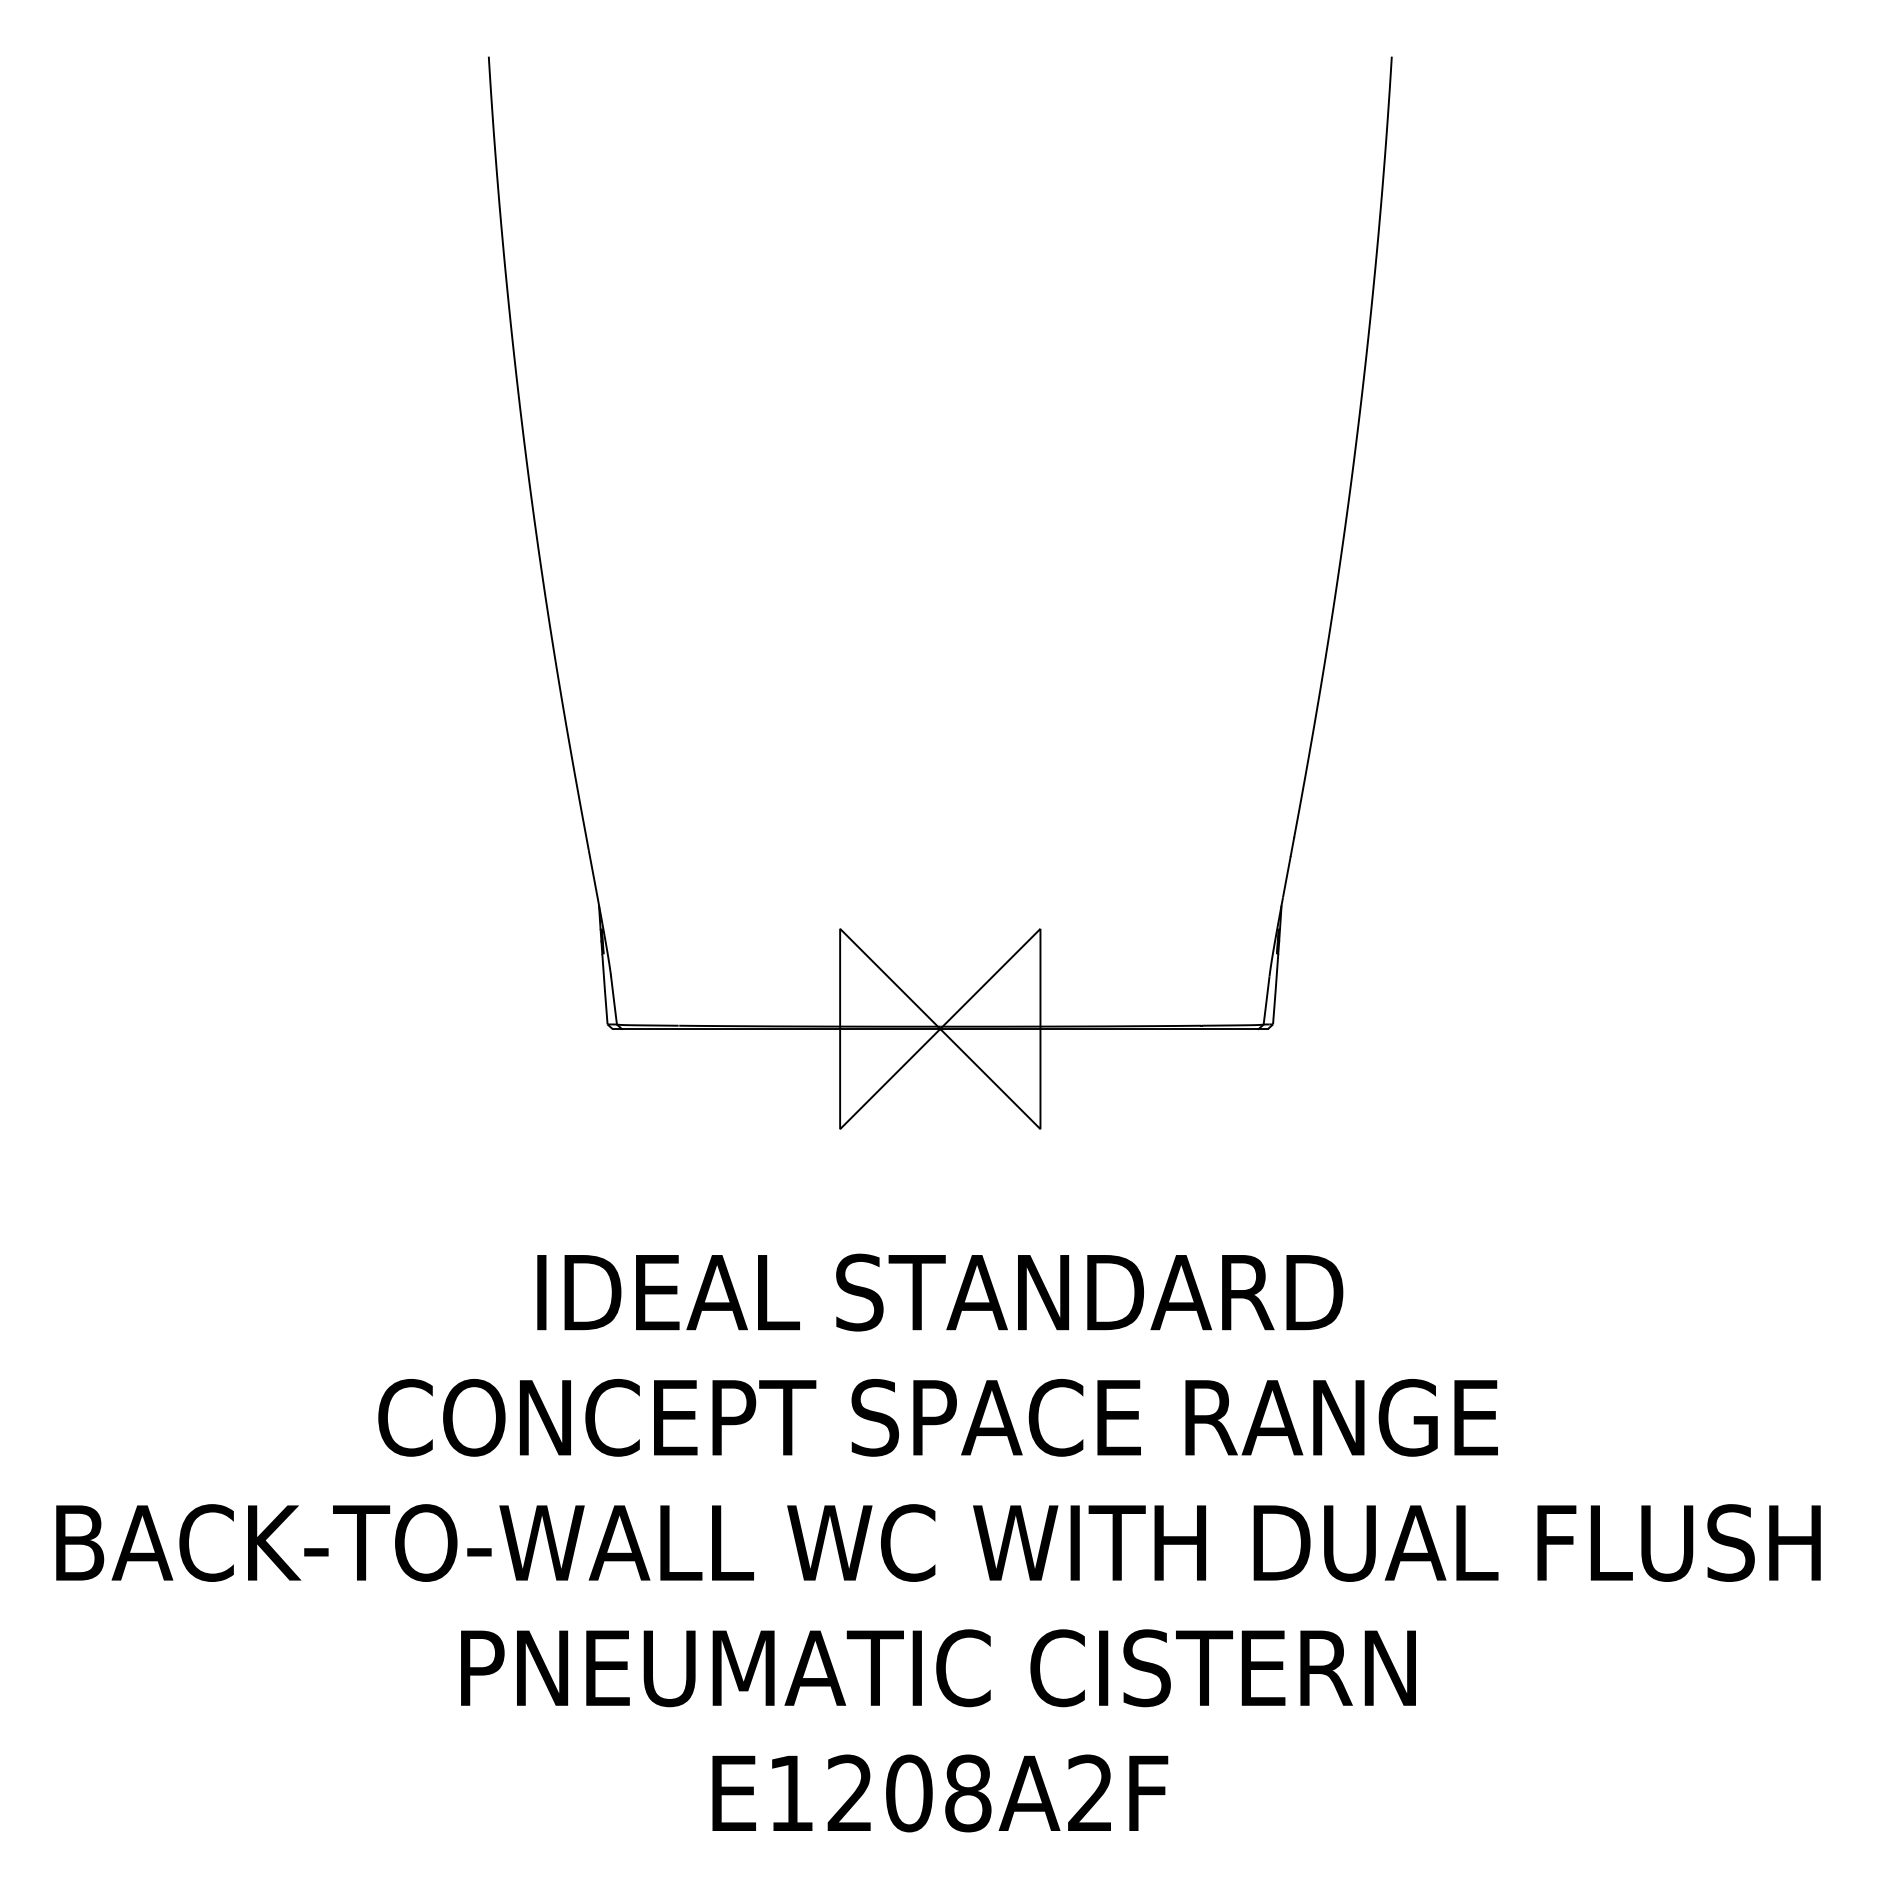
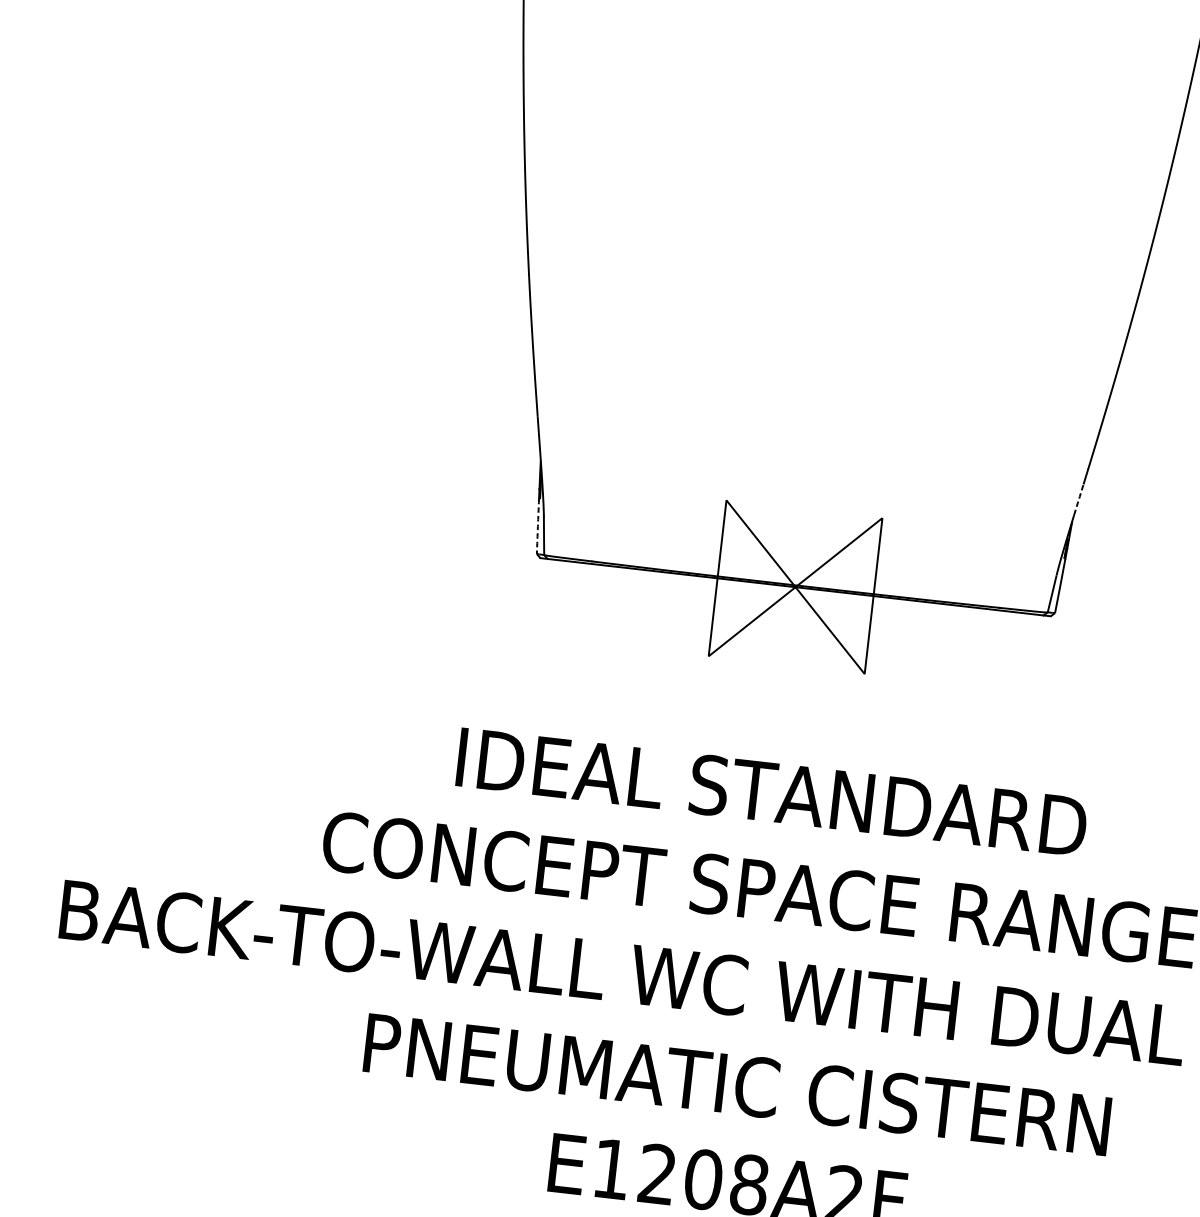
line: (1286, 876) -> (1078, 499), solid -> dashed
arc: (604, 989) -> (537, 526), solid -> dashed

